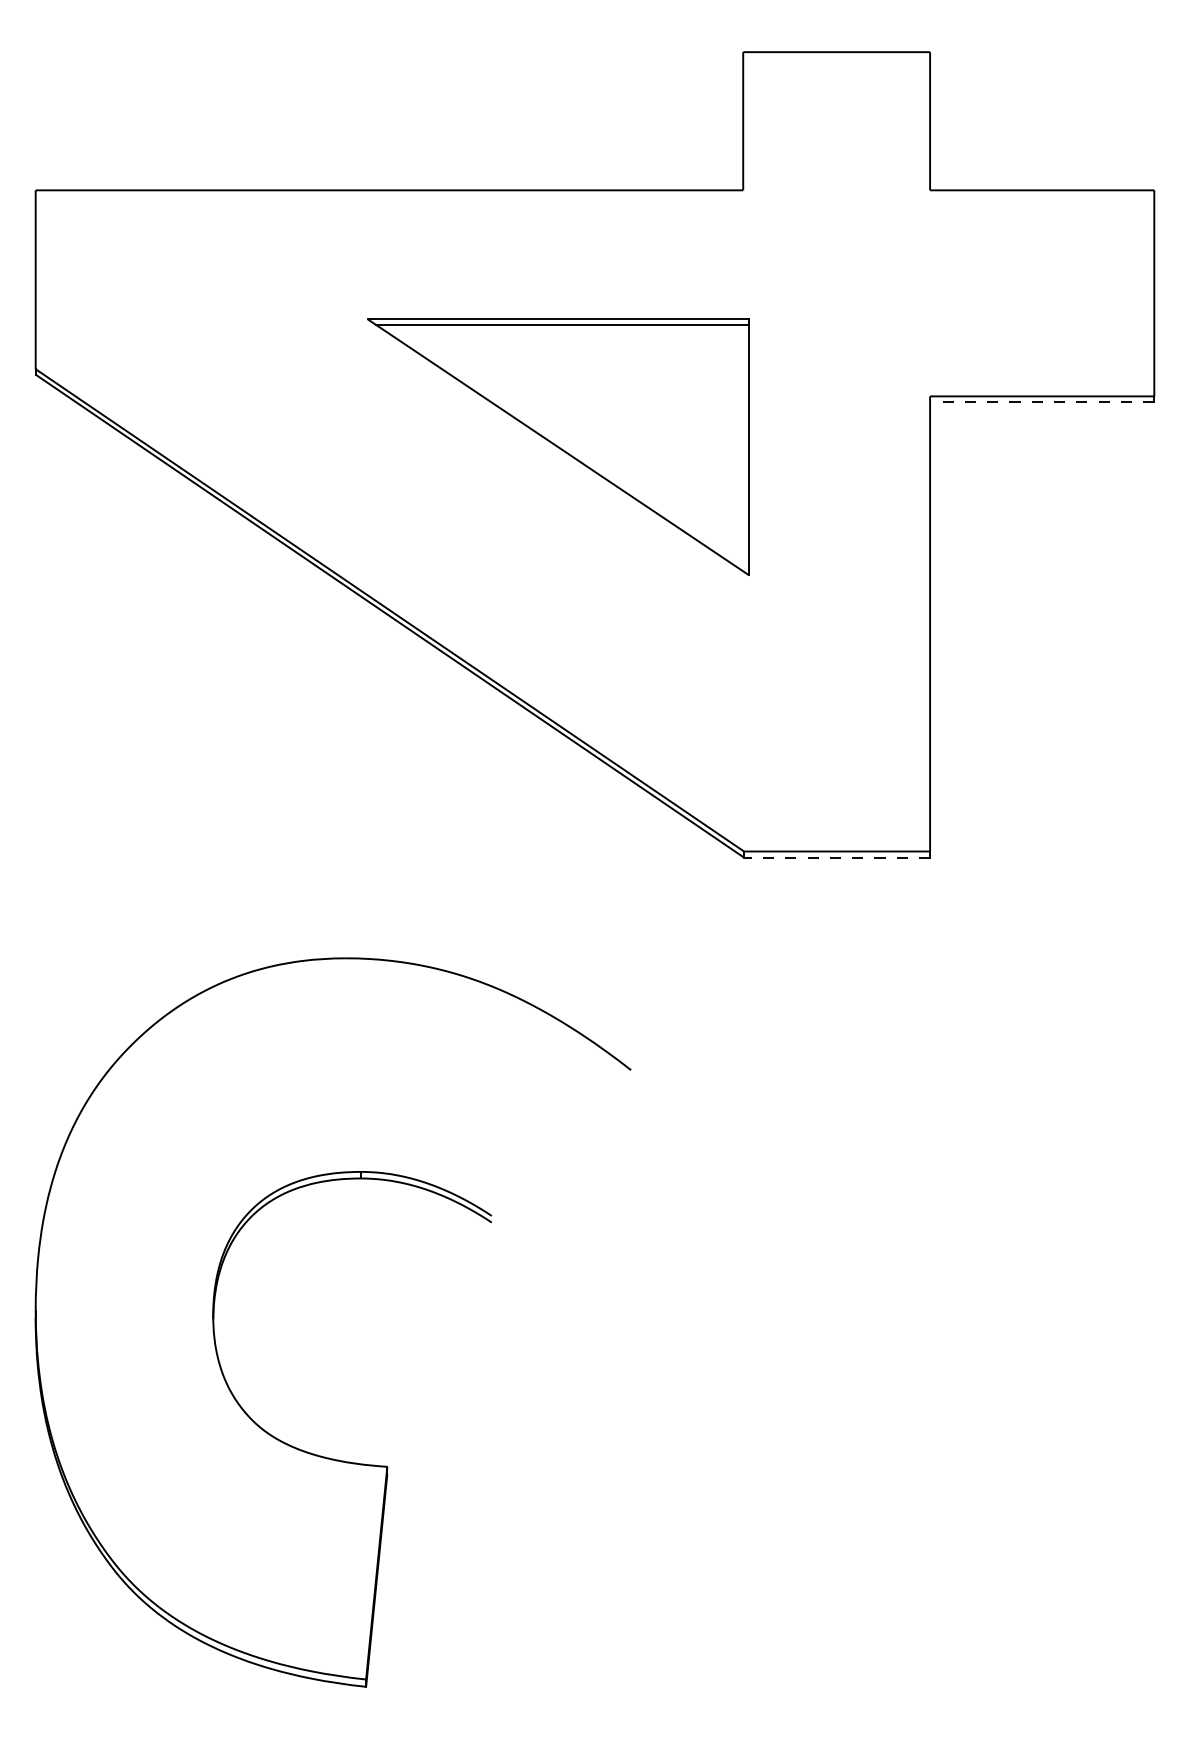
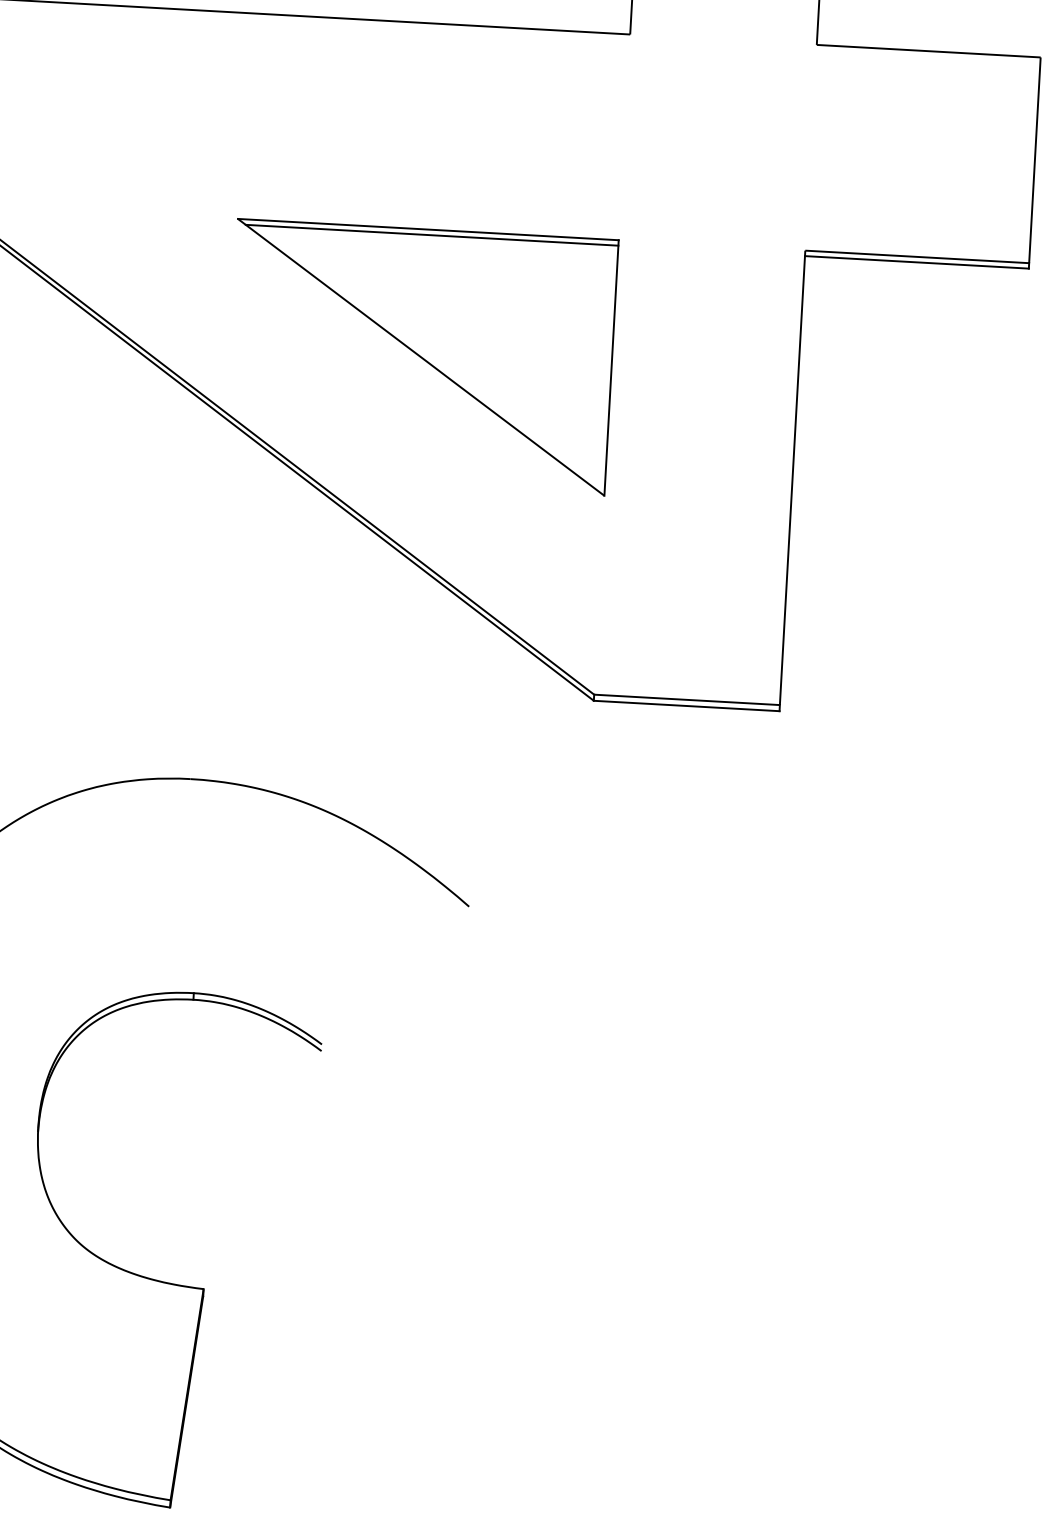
line: (1041, 401) -> (916, 261), dashed -> solid
part: (558, 446) -> (421, 356), moved
line: (837, 857) -> (687, 705), dashed -> solid

